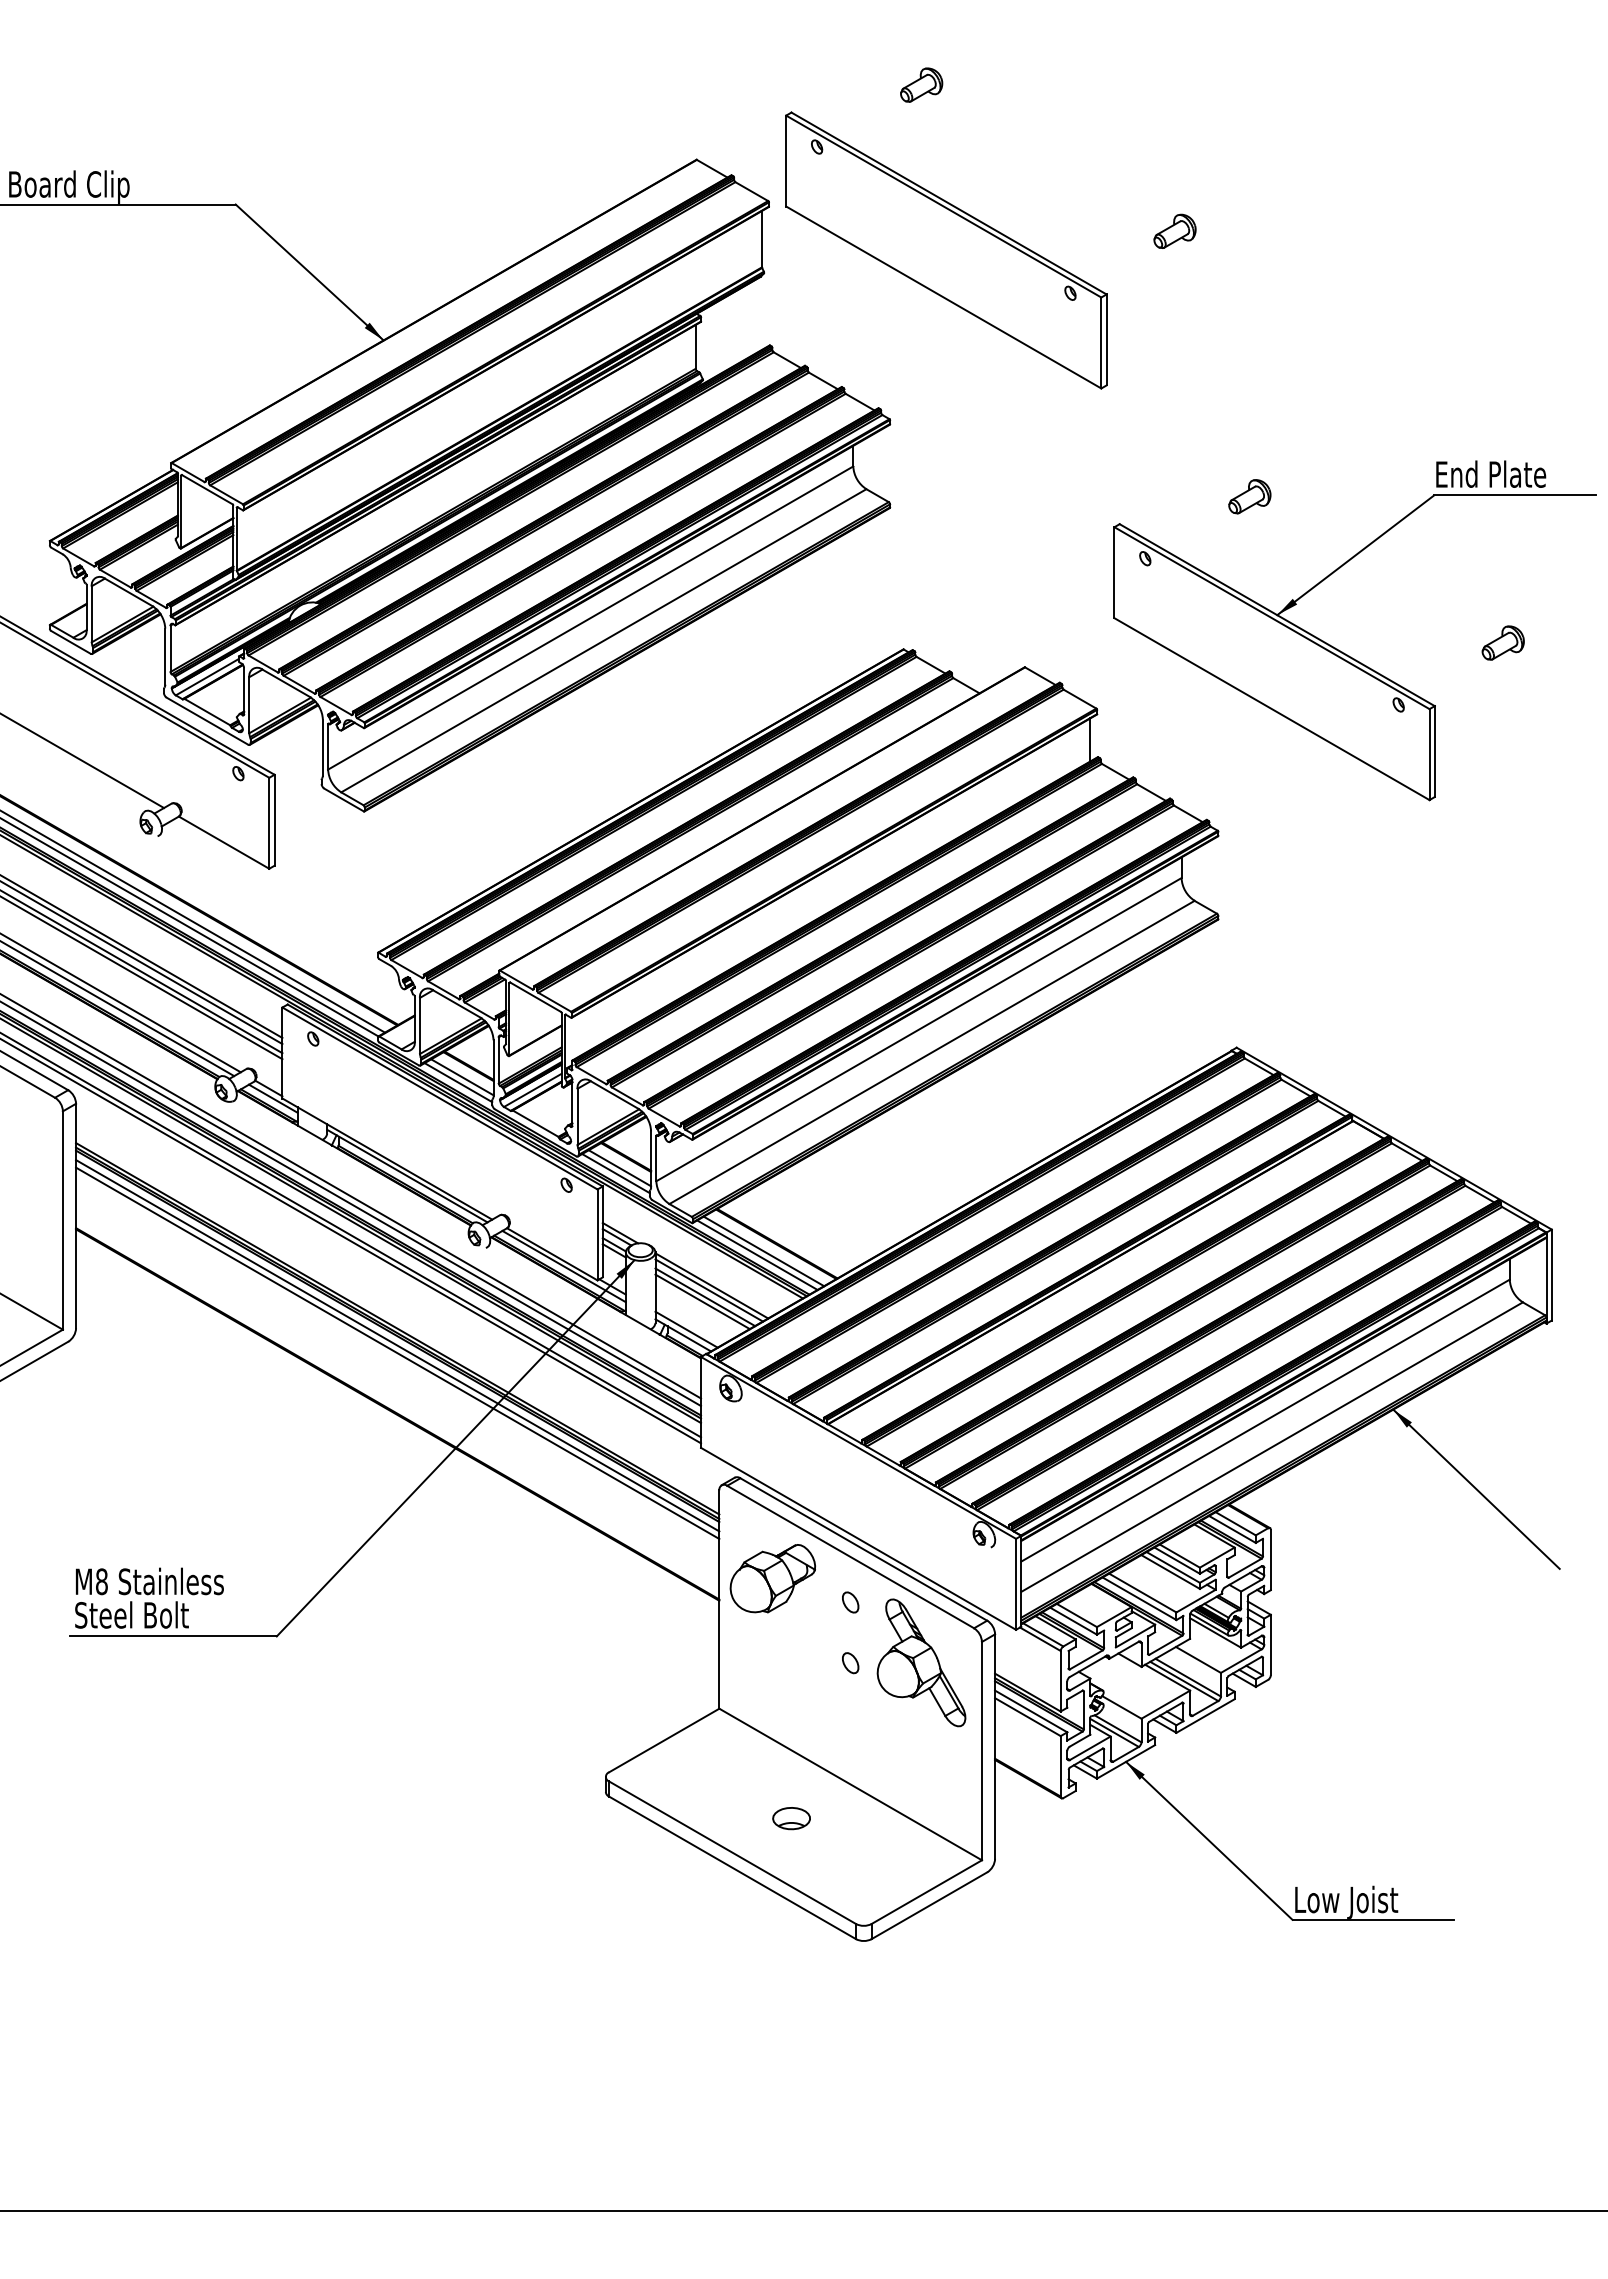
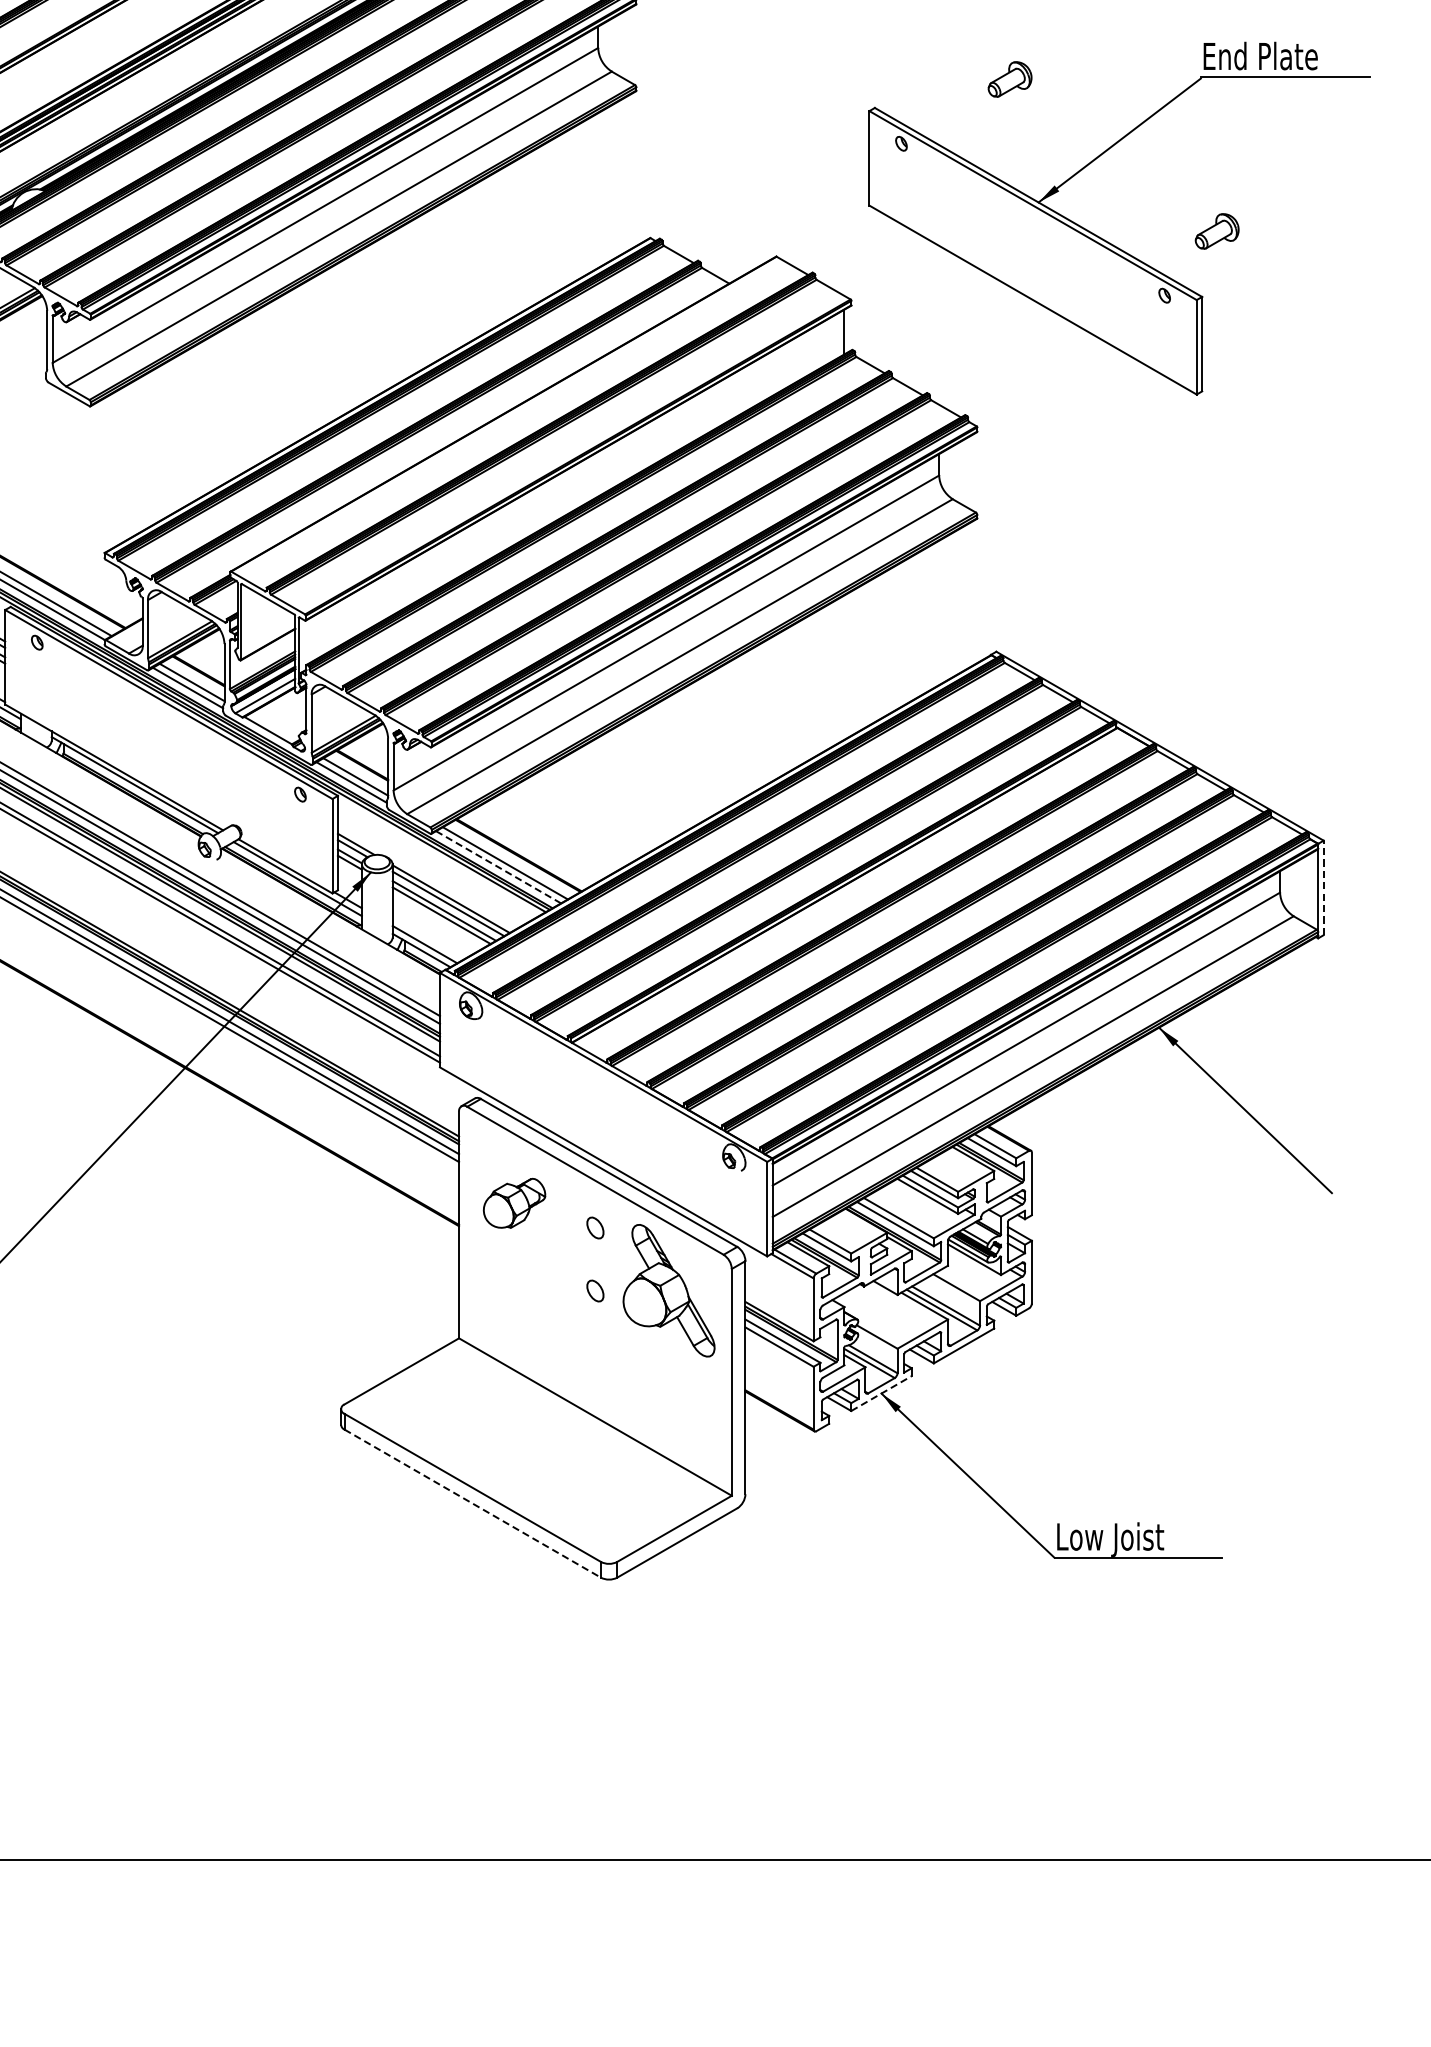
part: (1502, 642) -> (1216, 230), moved
line: (757, 1255) -> (498, 867), solid -> dashed
line: (1551, 1274) -> (1323, 887), solid -> dashed
part: (772, 1578) -> (514, 1203), size x0.7
line: (1126, 1761) -> (881, 1393), solid -> dashed
part: (791, 1818) -> (533, 1452), removed
line: (732, 1867) -> (472, 1503), solid -> dashed

